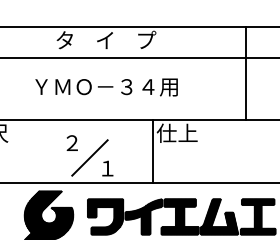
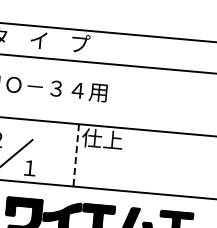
line: (246, 73) -> (176, 85), removed
line: (152, 152) -> (76, 156), solid -> dashed

